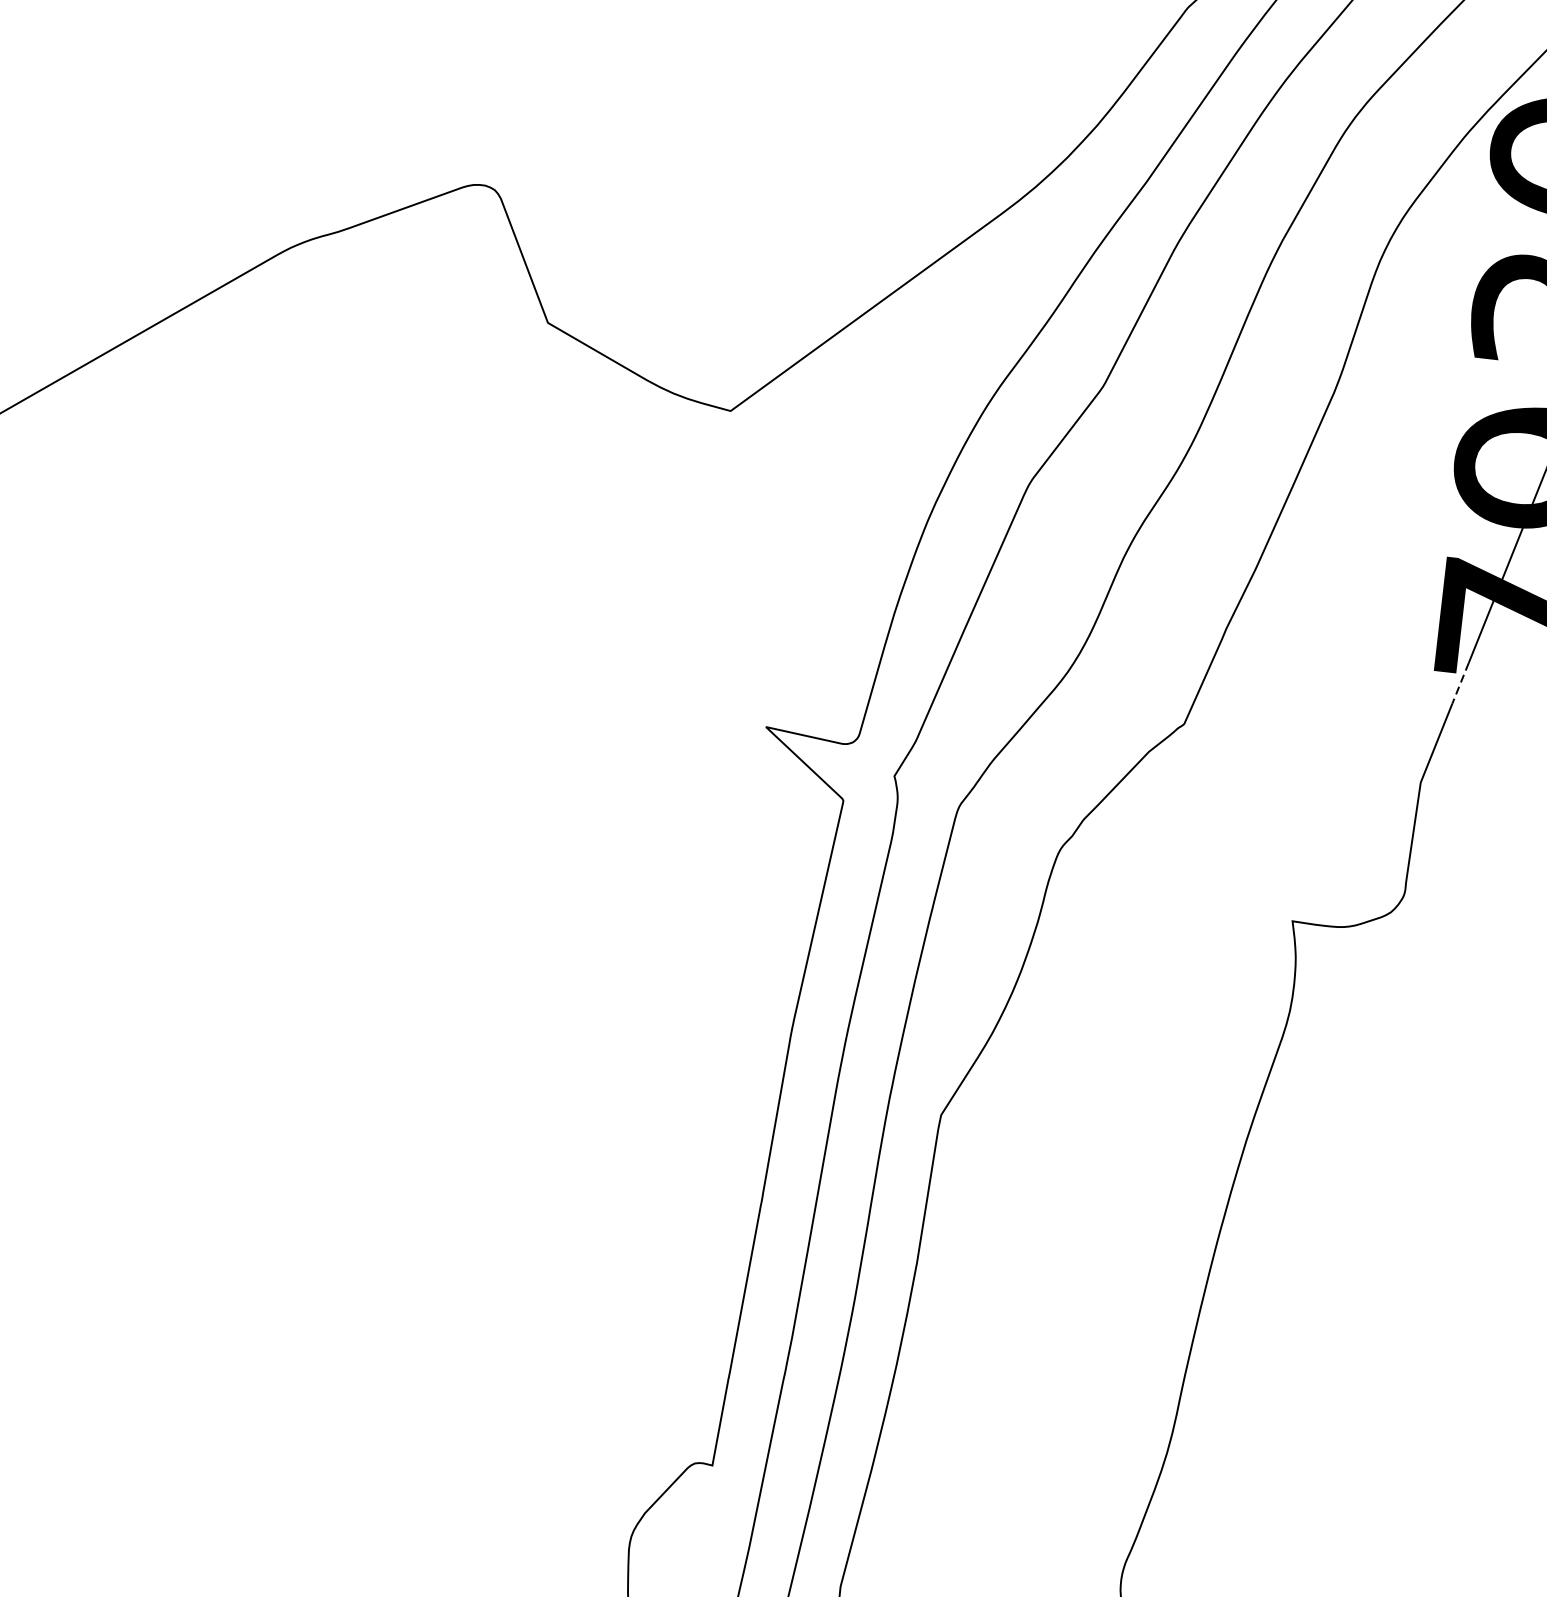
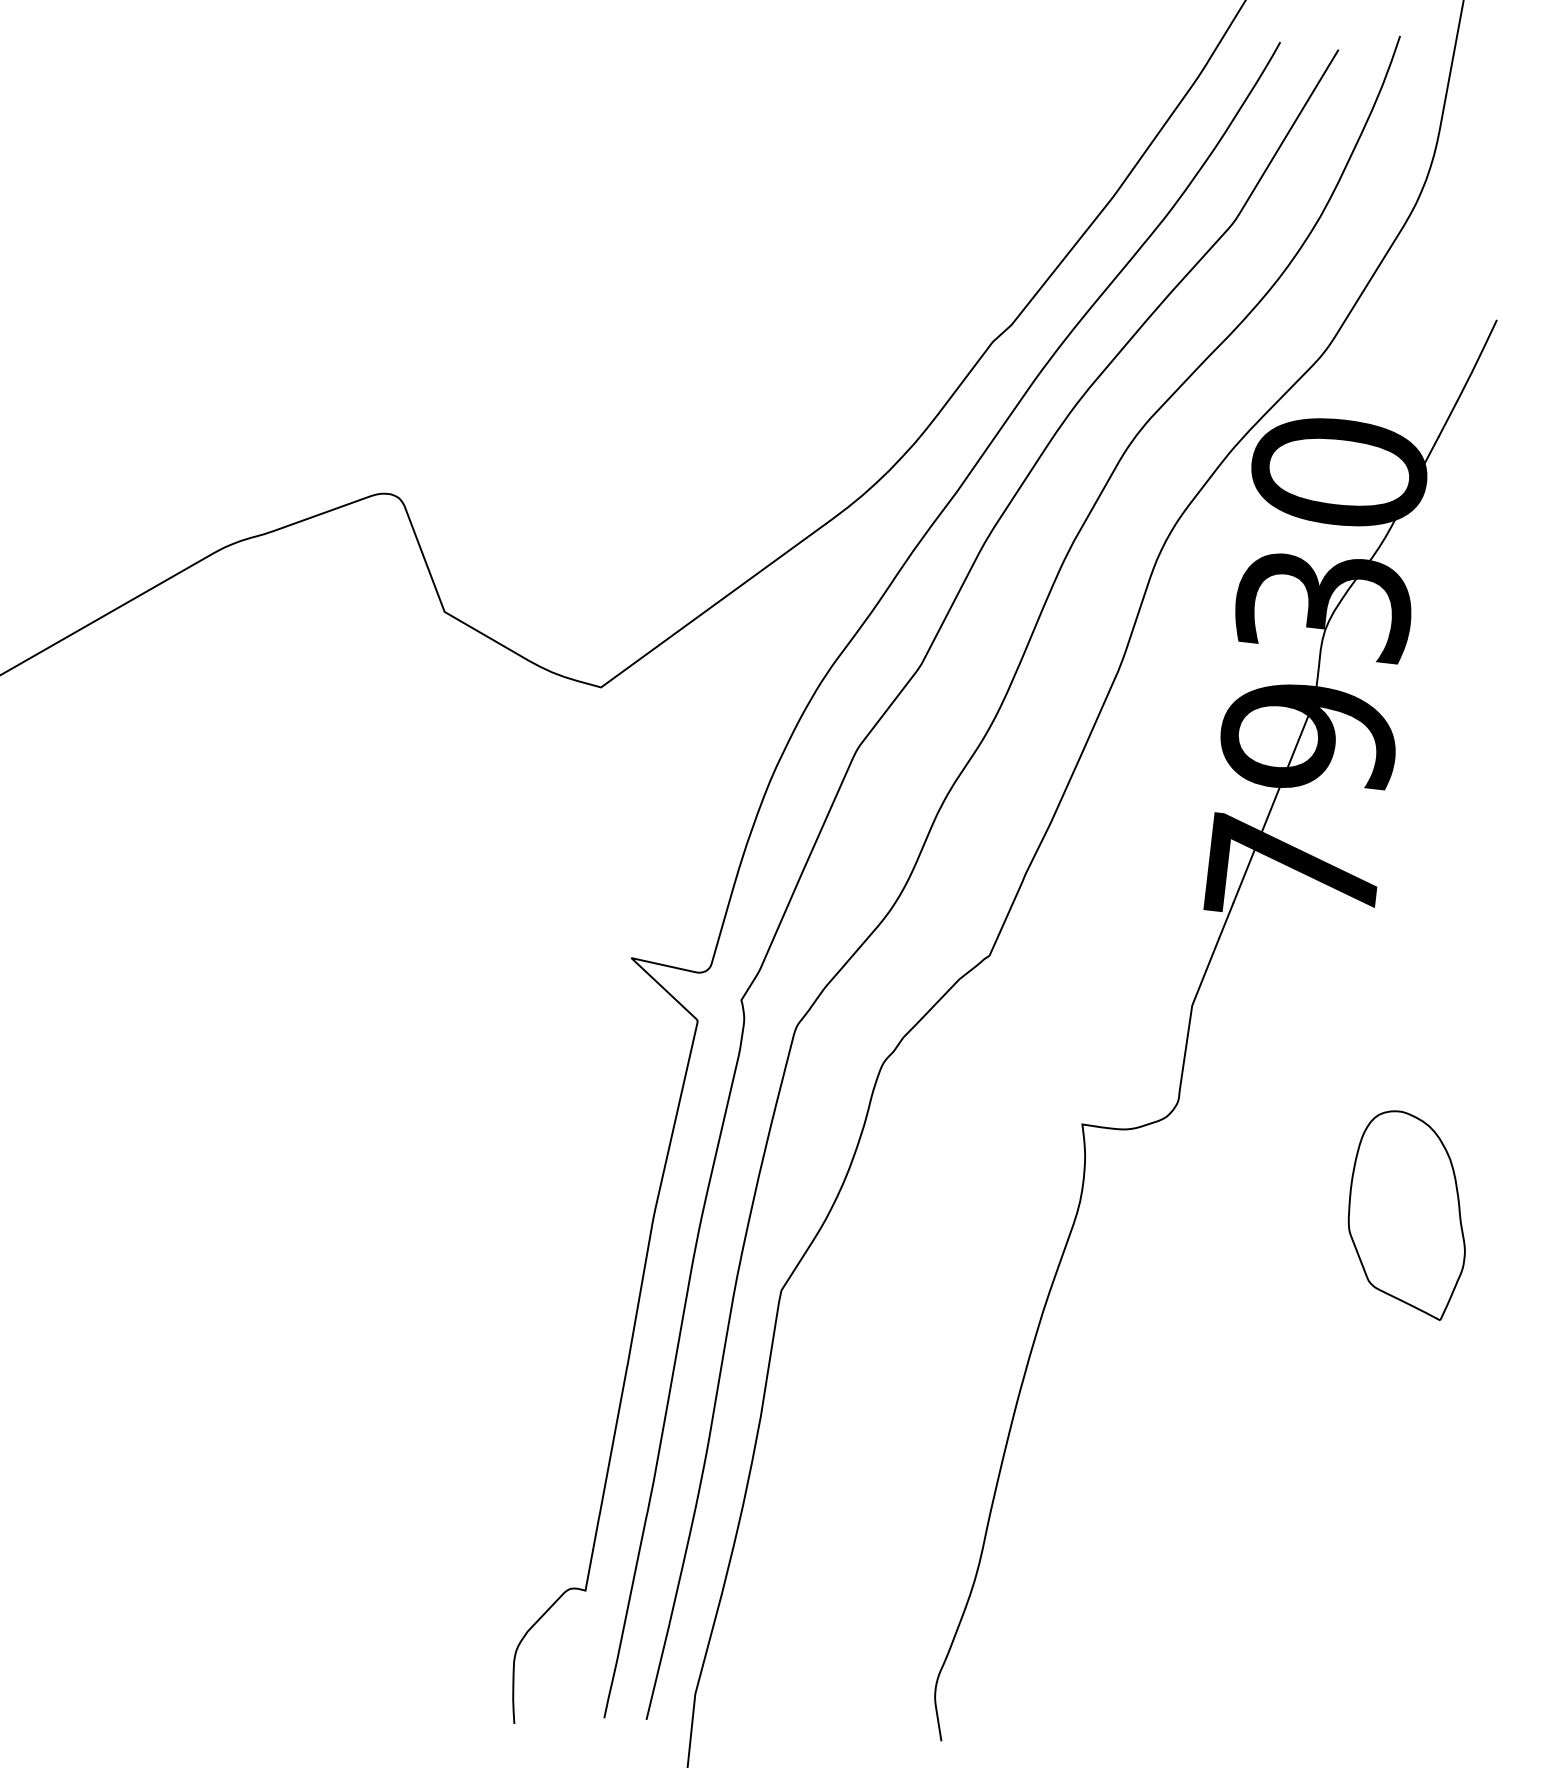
line: (1460, 683) -> (1226, 920), dashed -> solid

